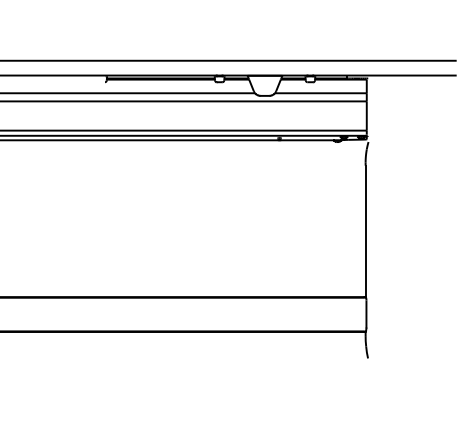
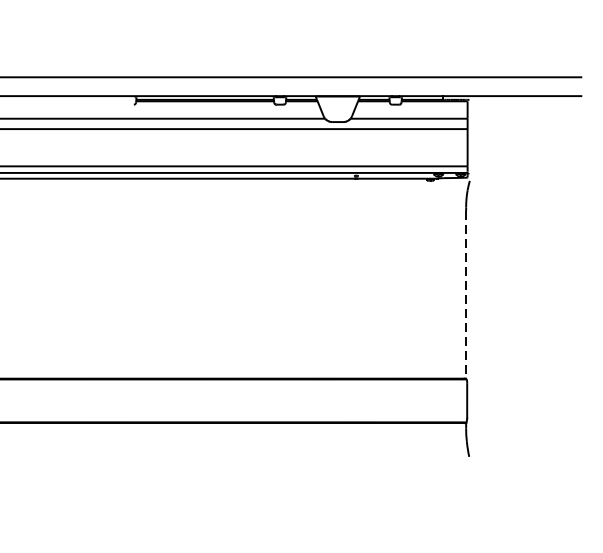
line: (365, 231) -> (465, 294), solid -> dashed

